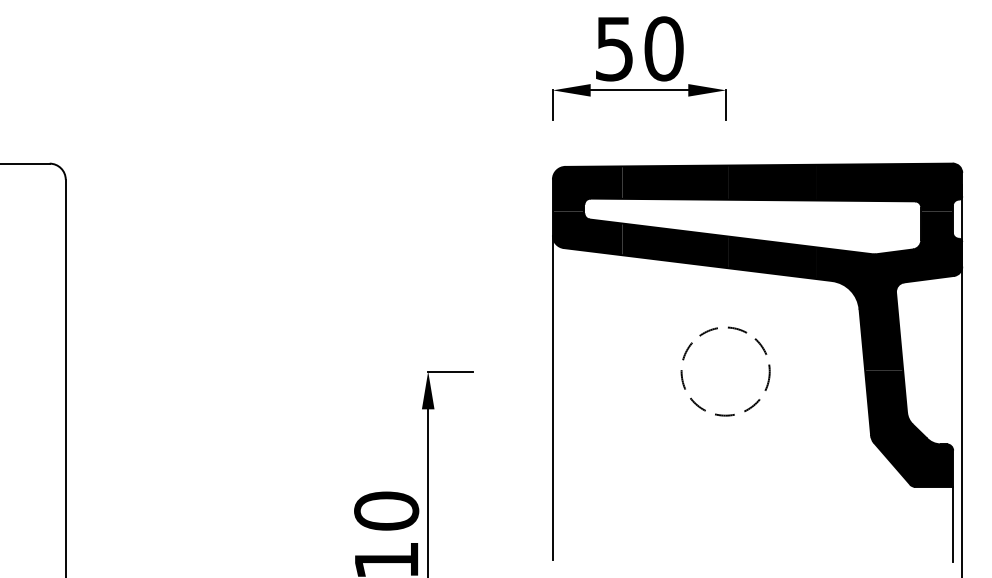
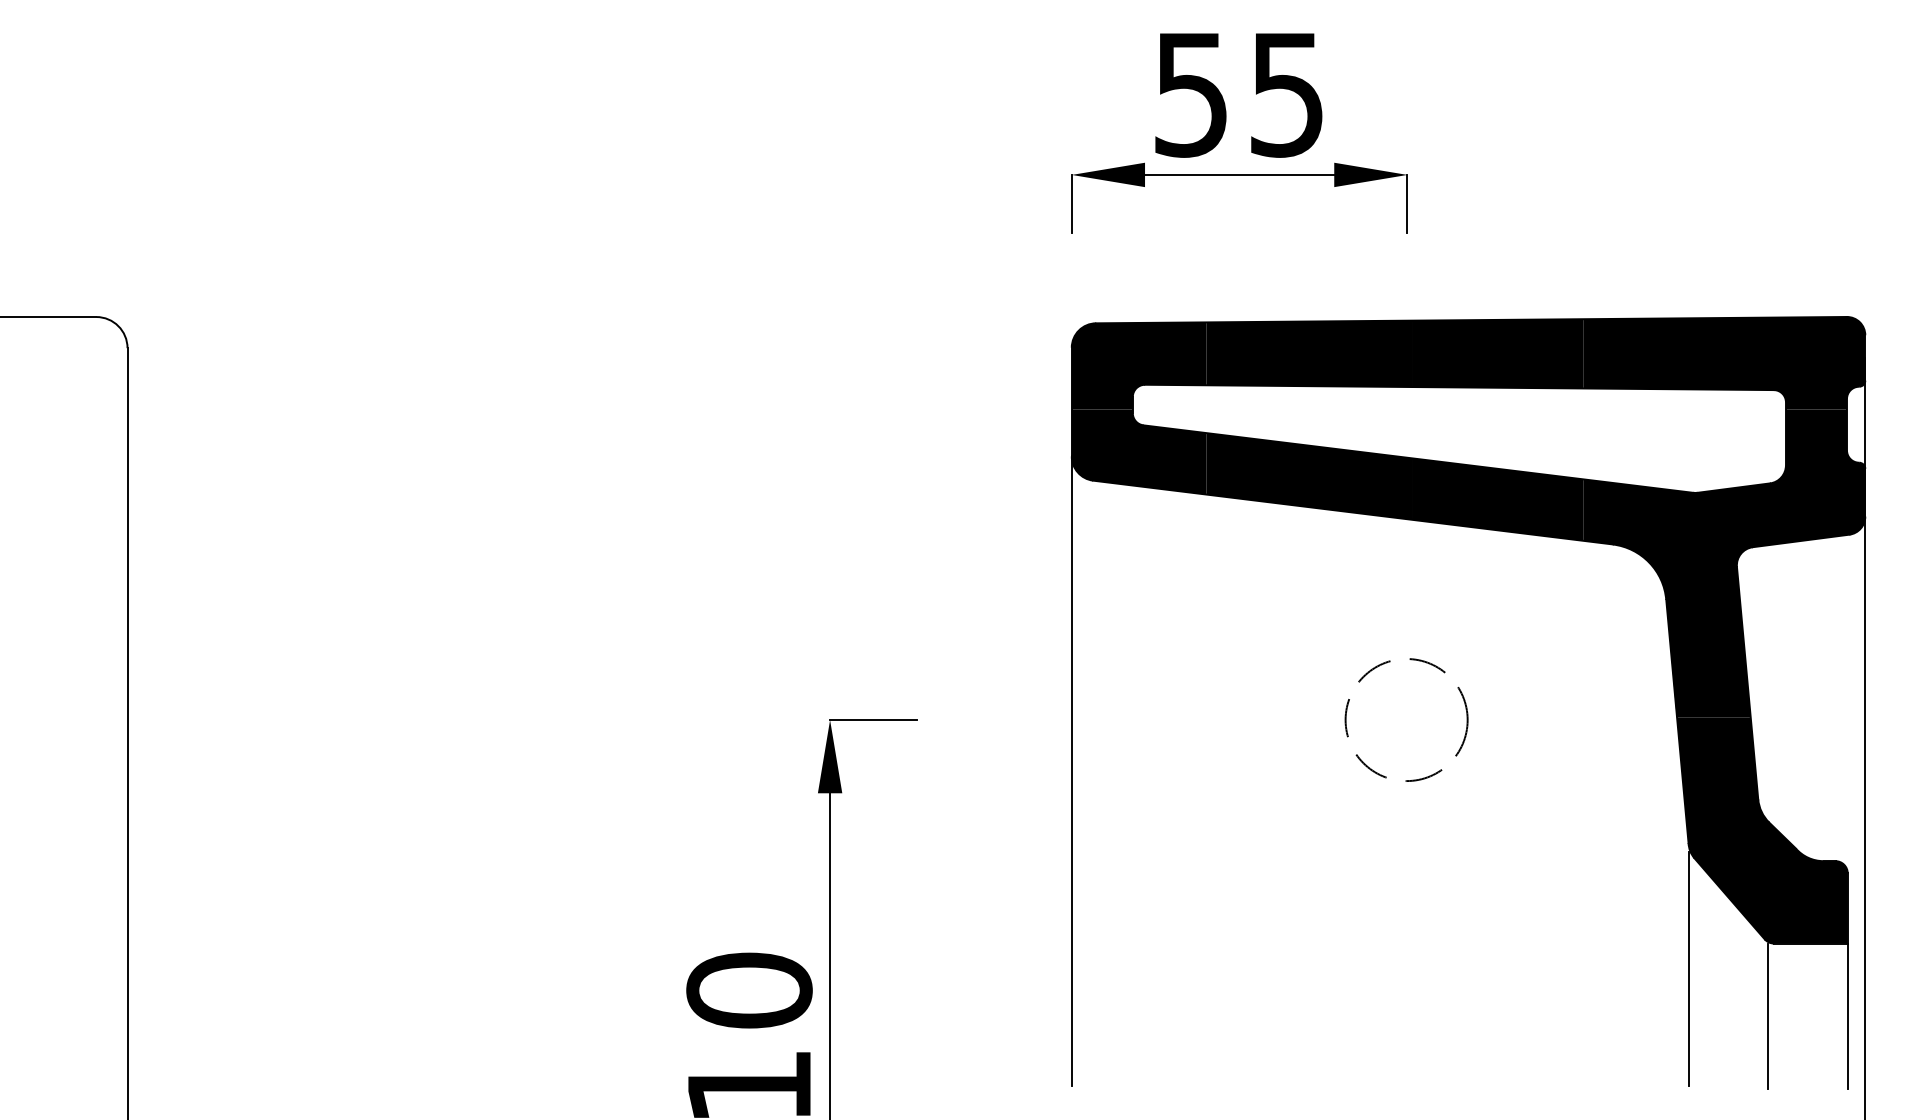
text: (663, 48) -> (1286, 93), 50 -> 55
circle: (725, 371) -> (1406, 719), size x0.71
line: (871, 499) -> (1689, 968), added
line: (912, 523) -> (1768, 1014), added

